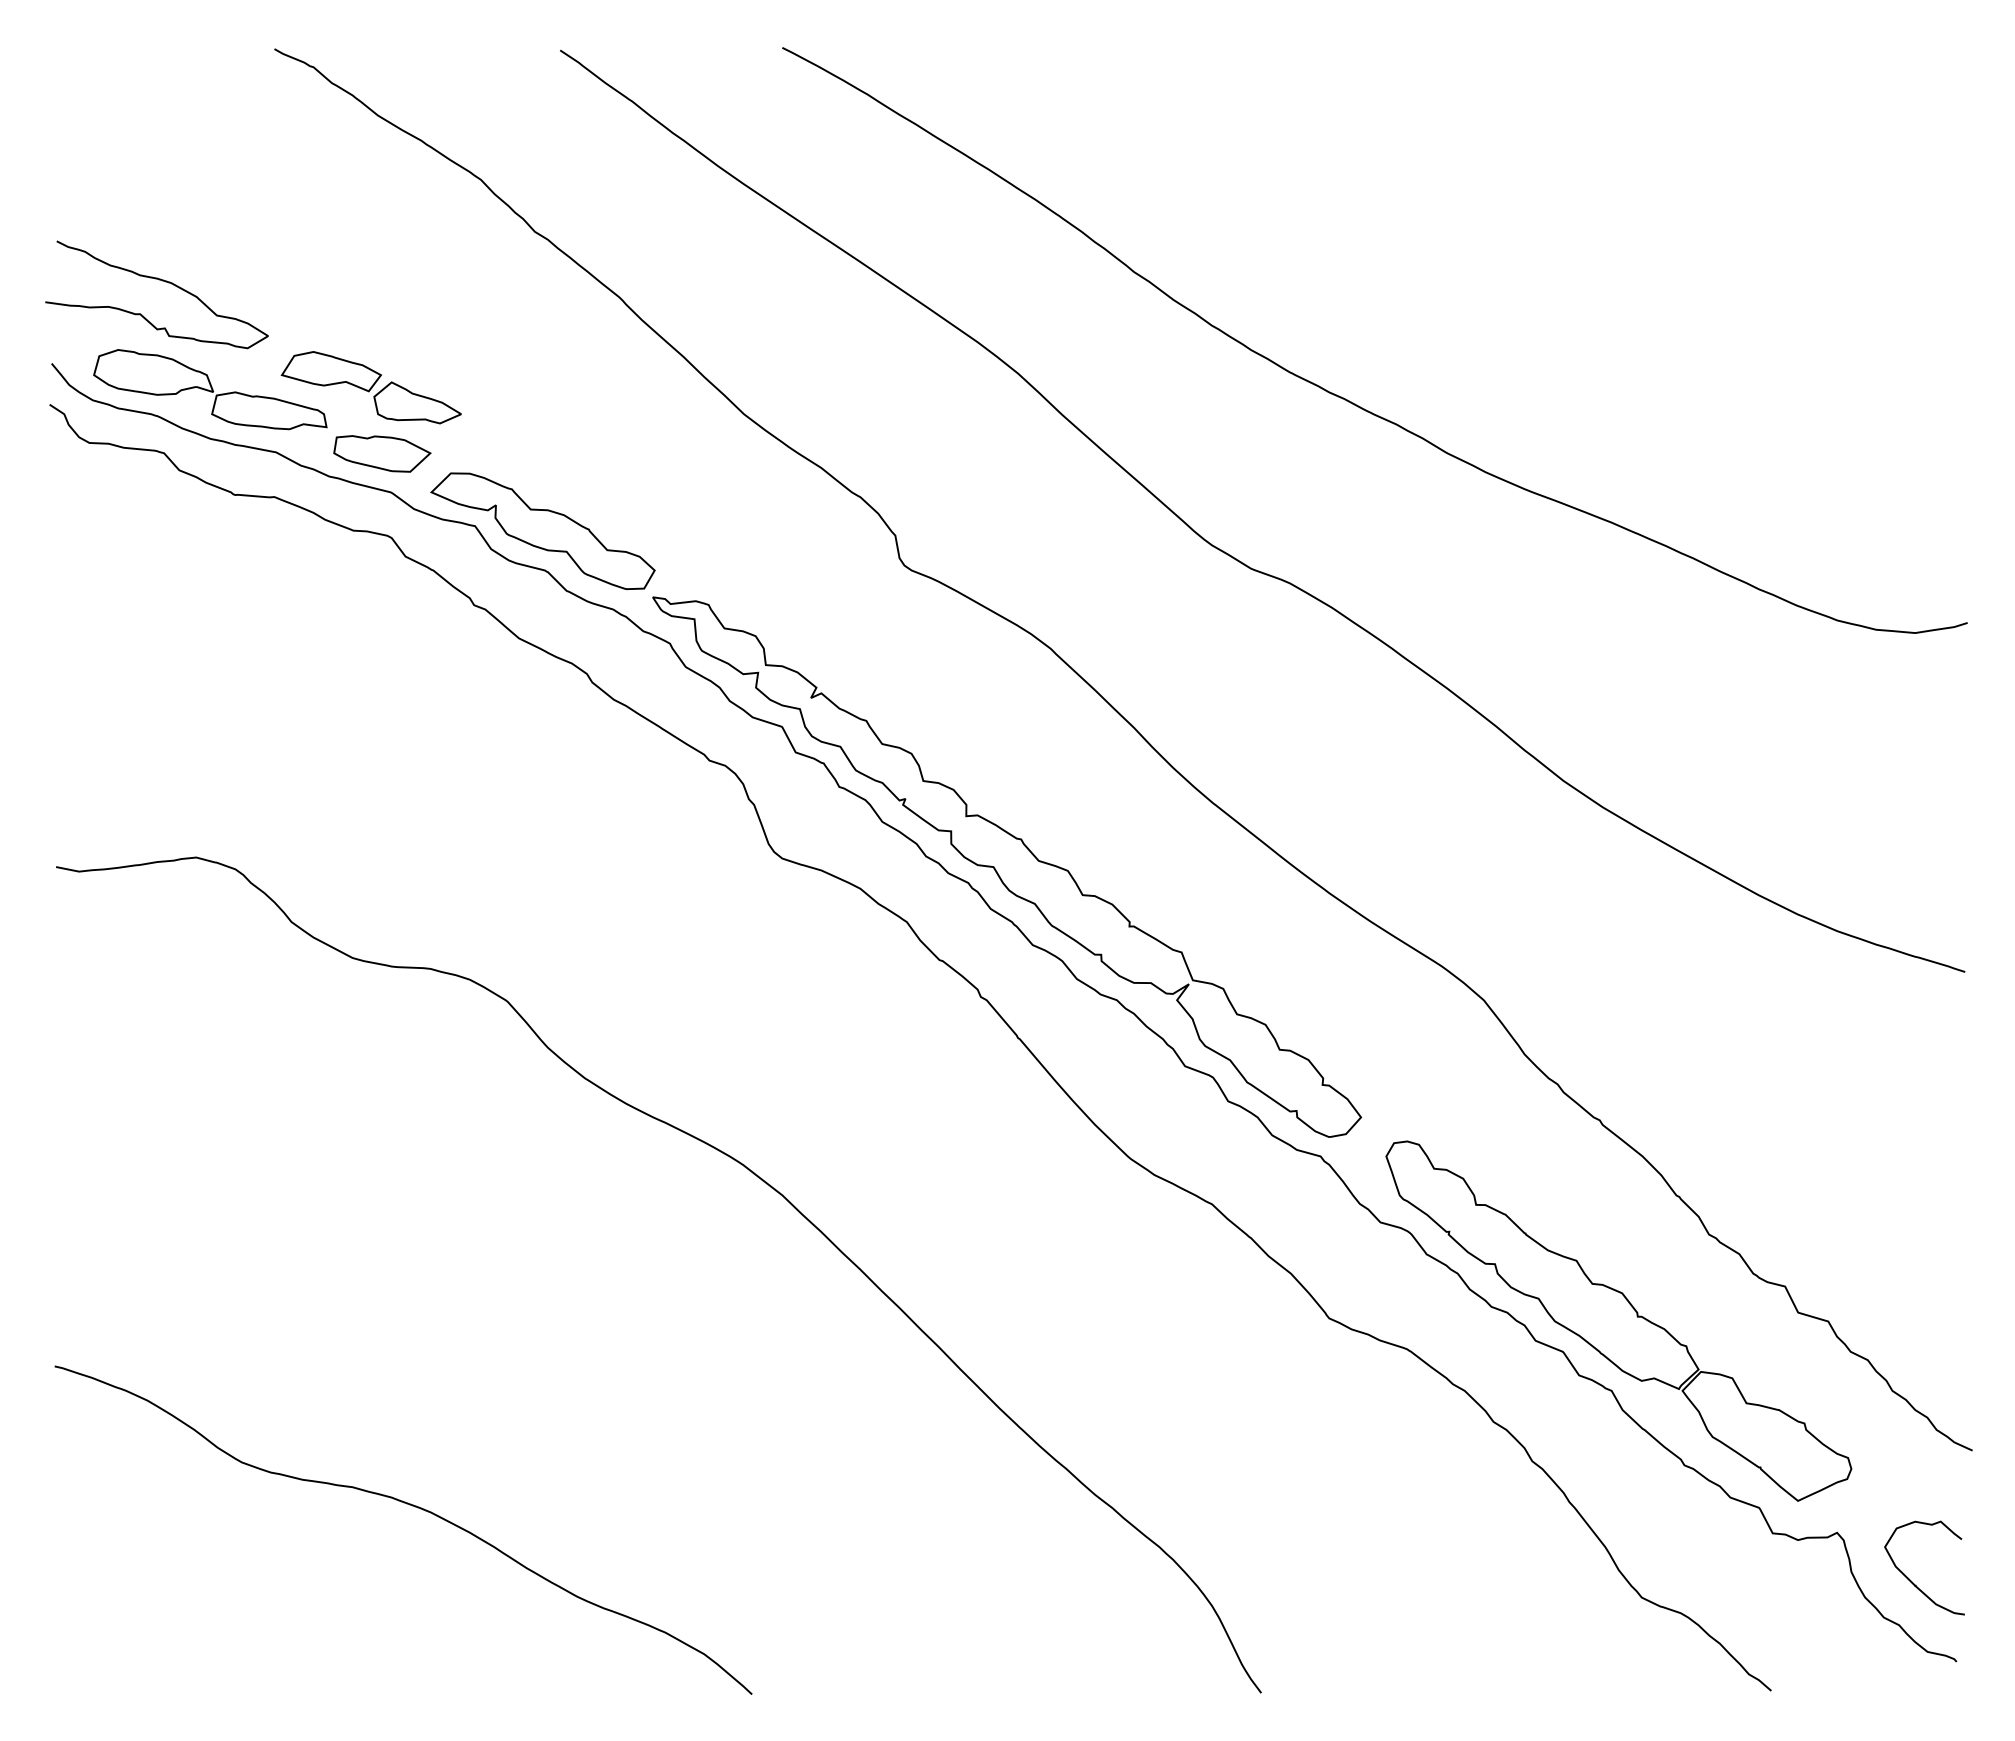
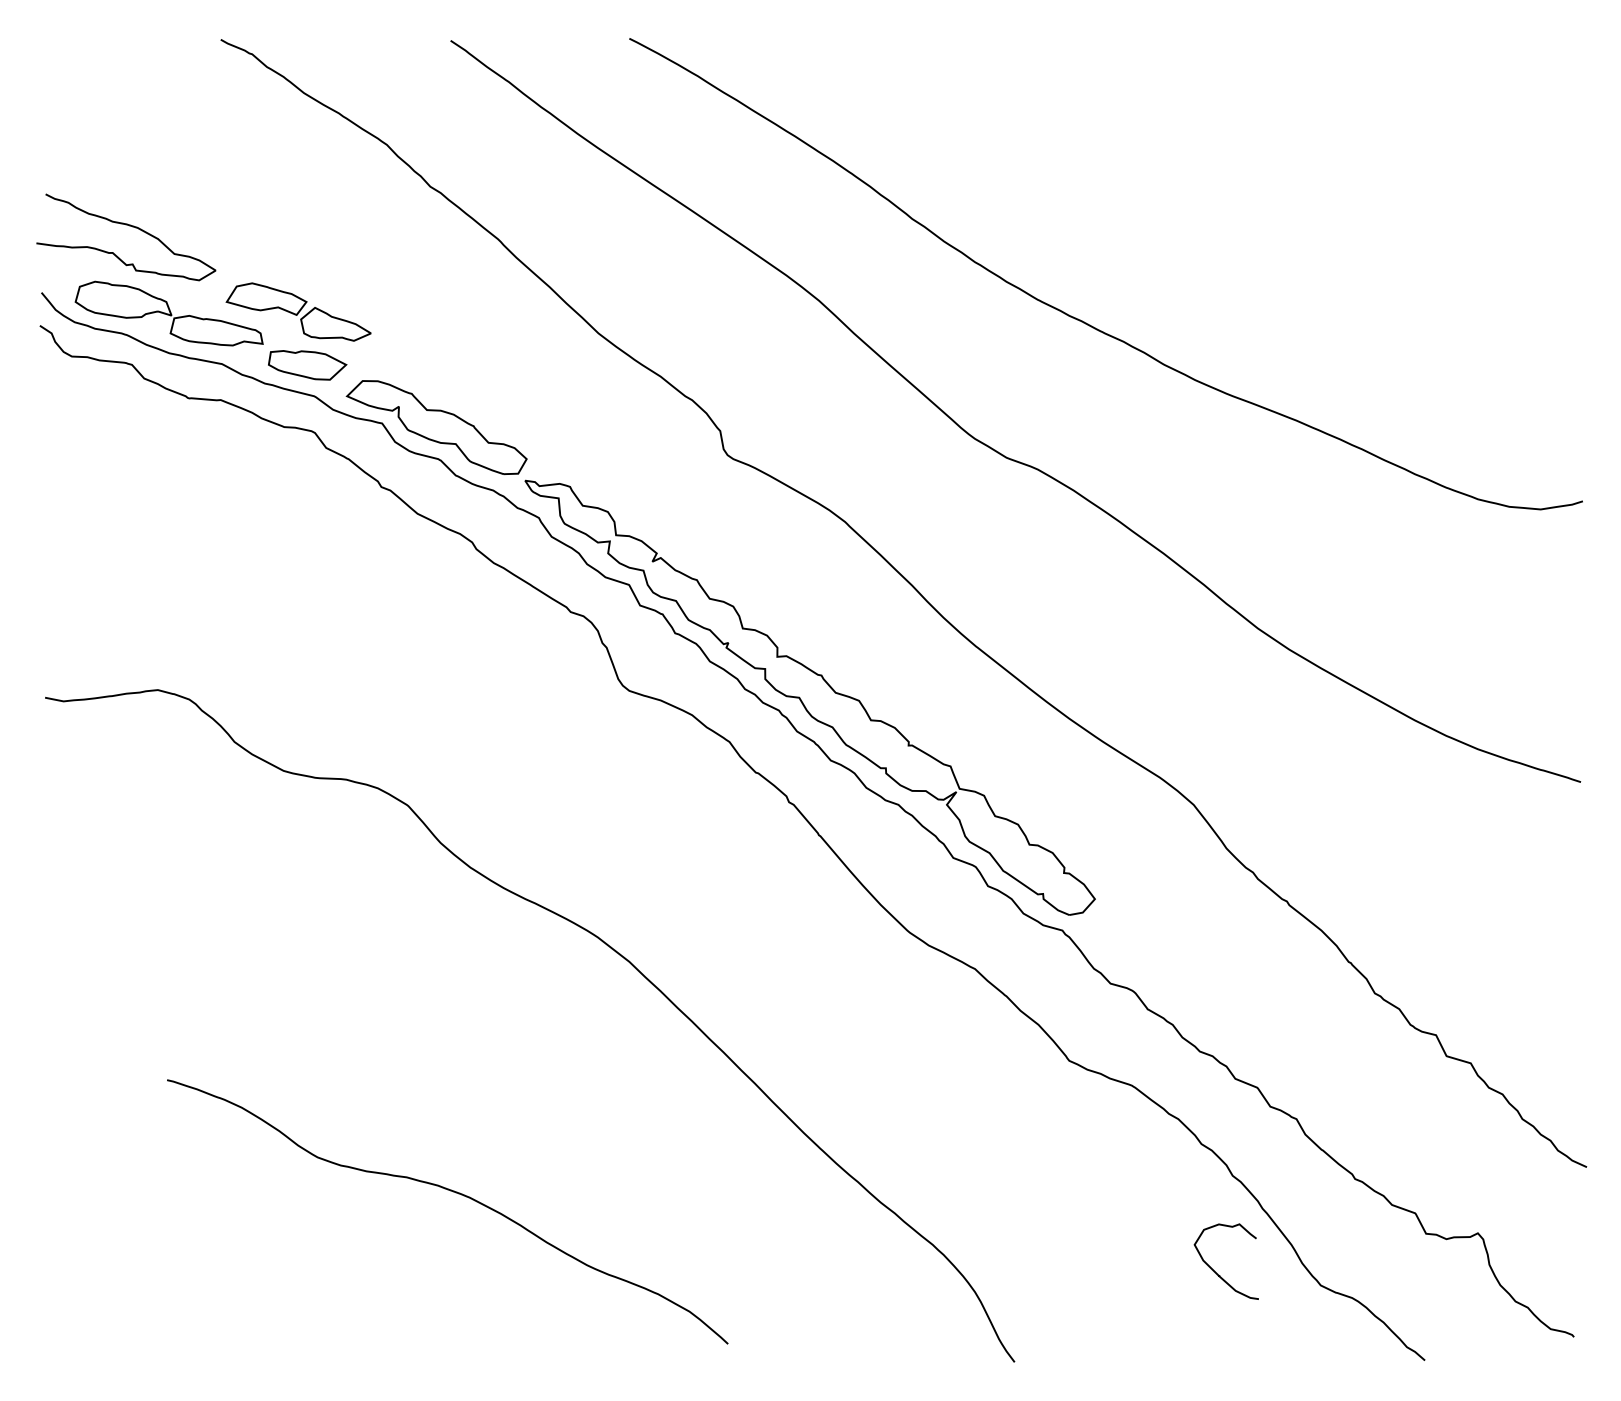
part: (1618, 1320) -> (1302, 1062), removed
curve: (412, 1506) -> (454, 1192), moved
curve: (1911, 1580) -> (1215, 1271), moved

